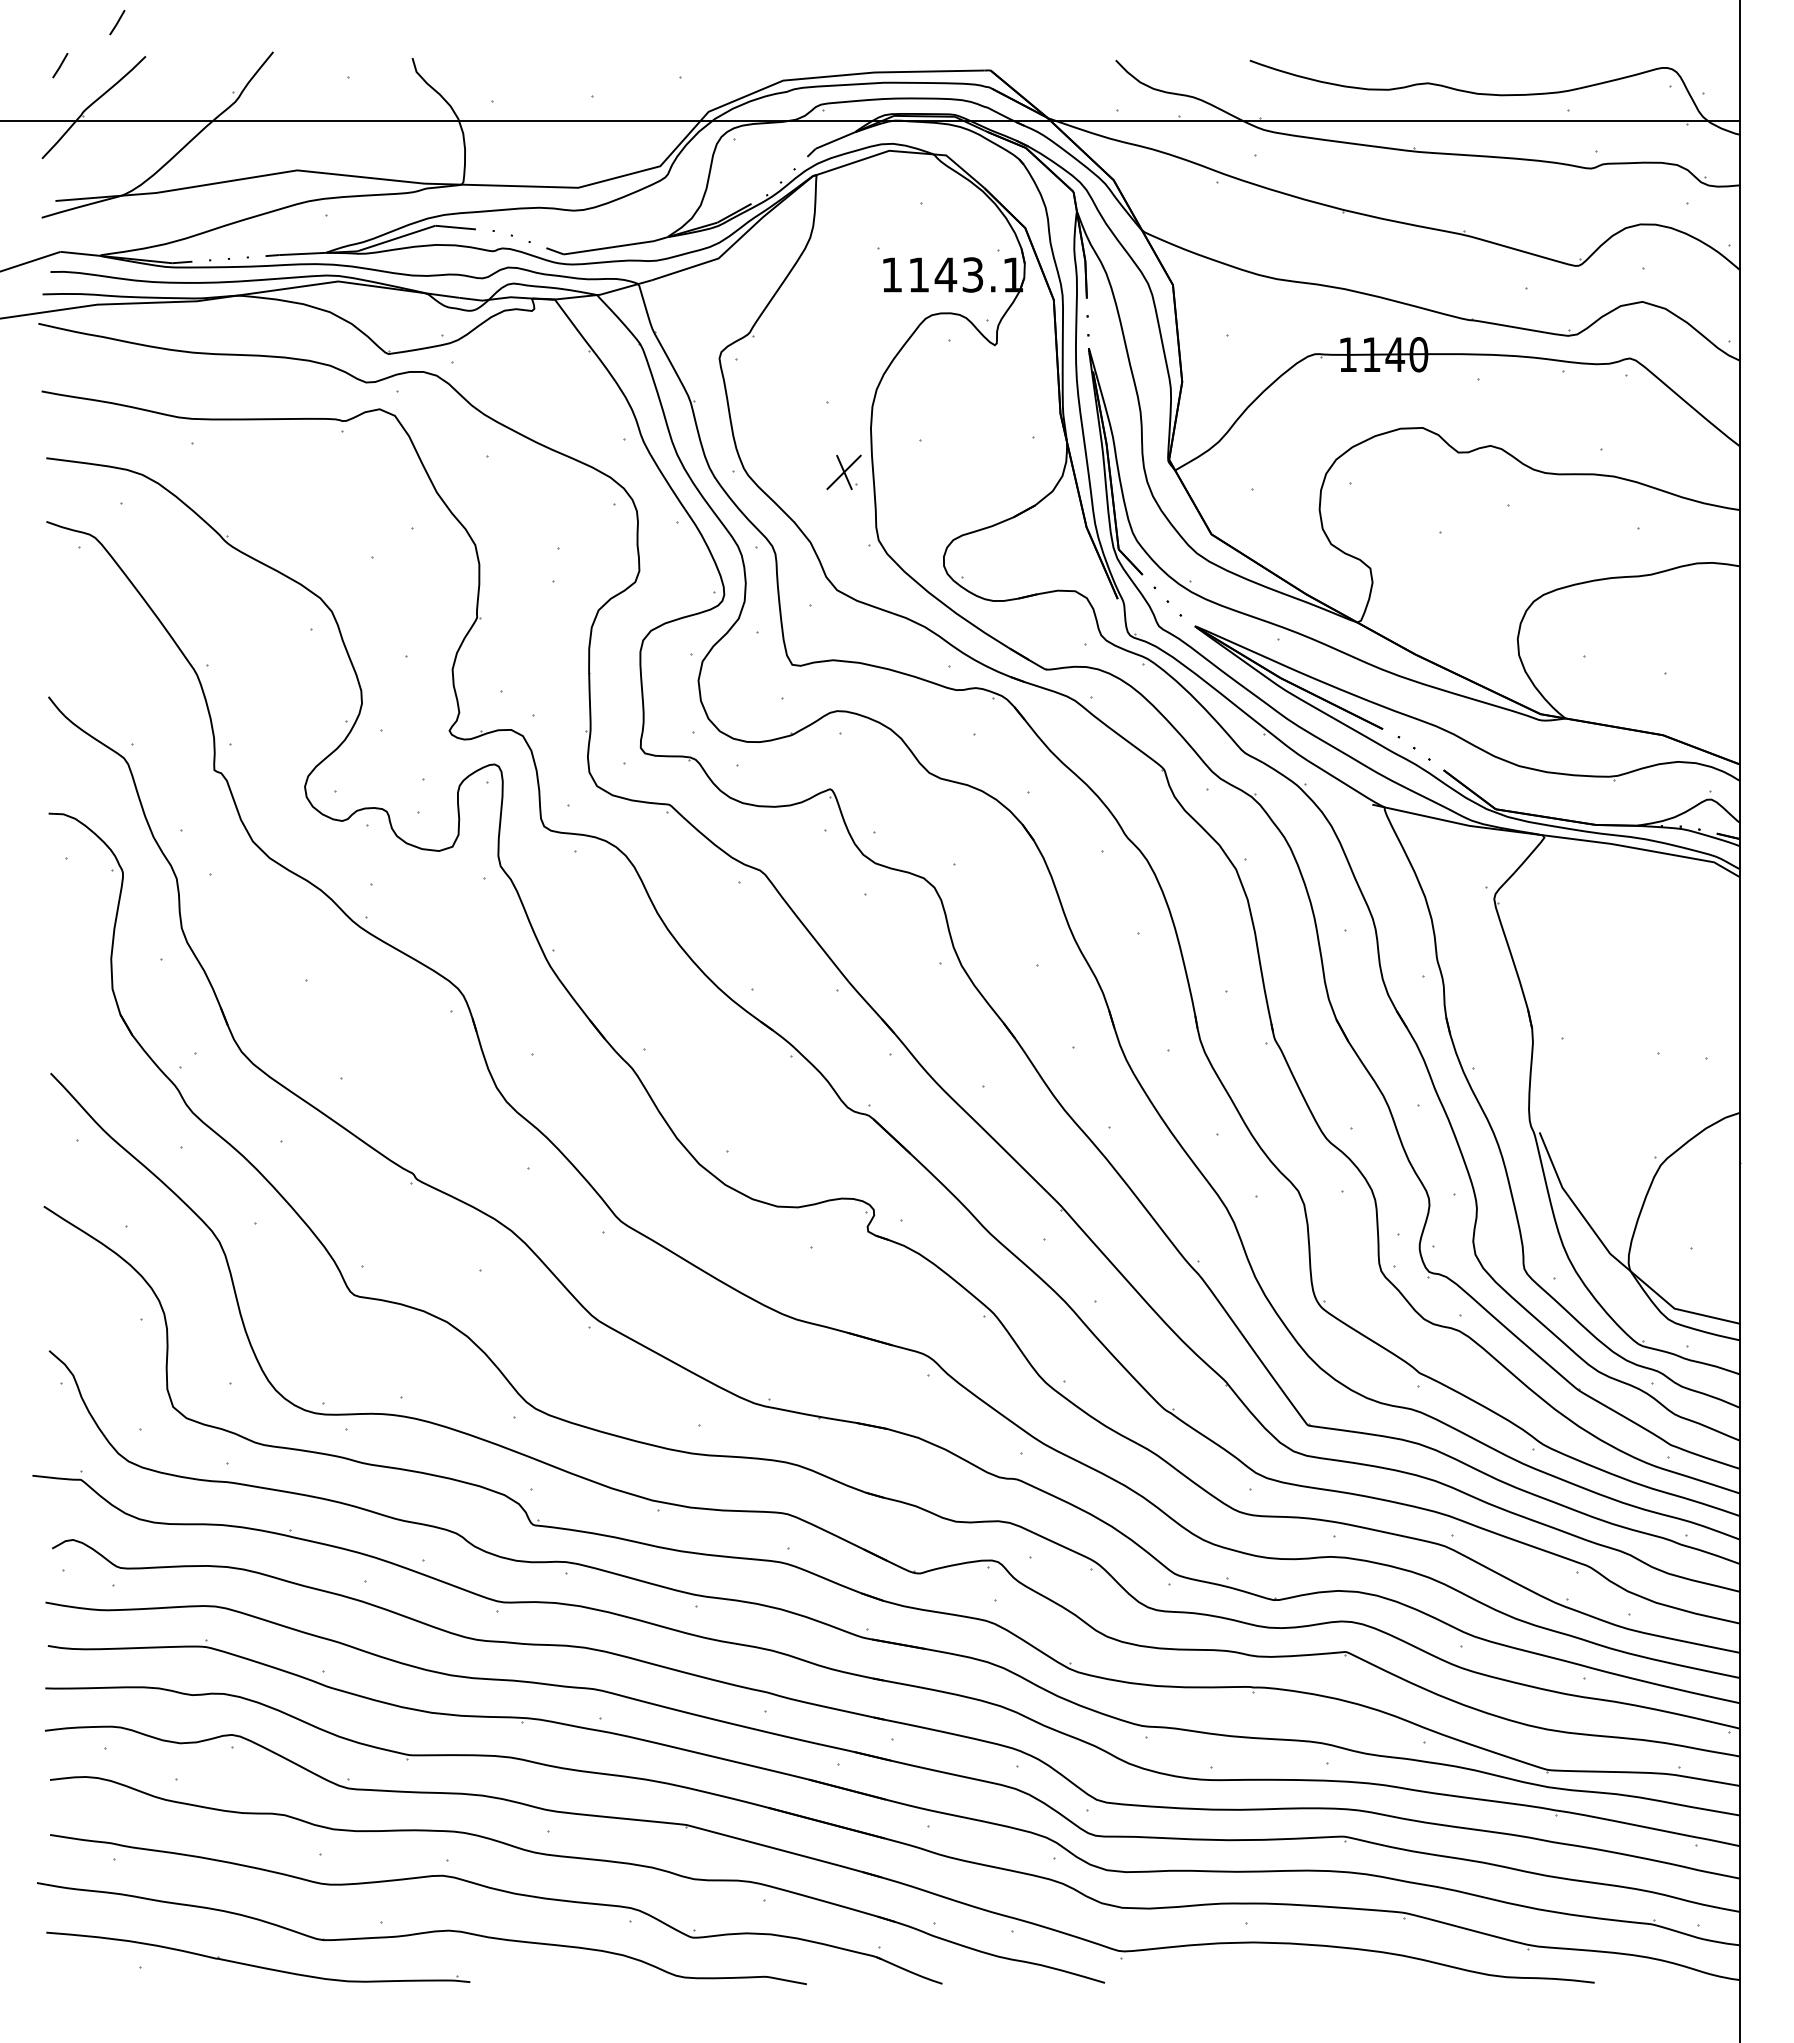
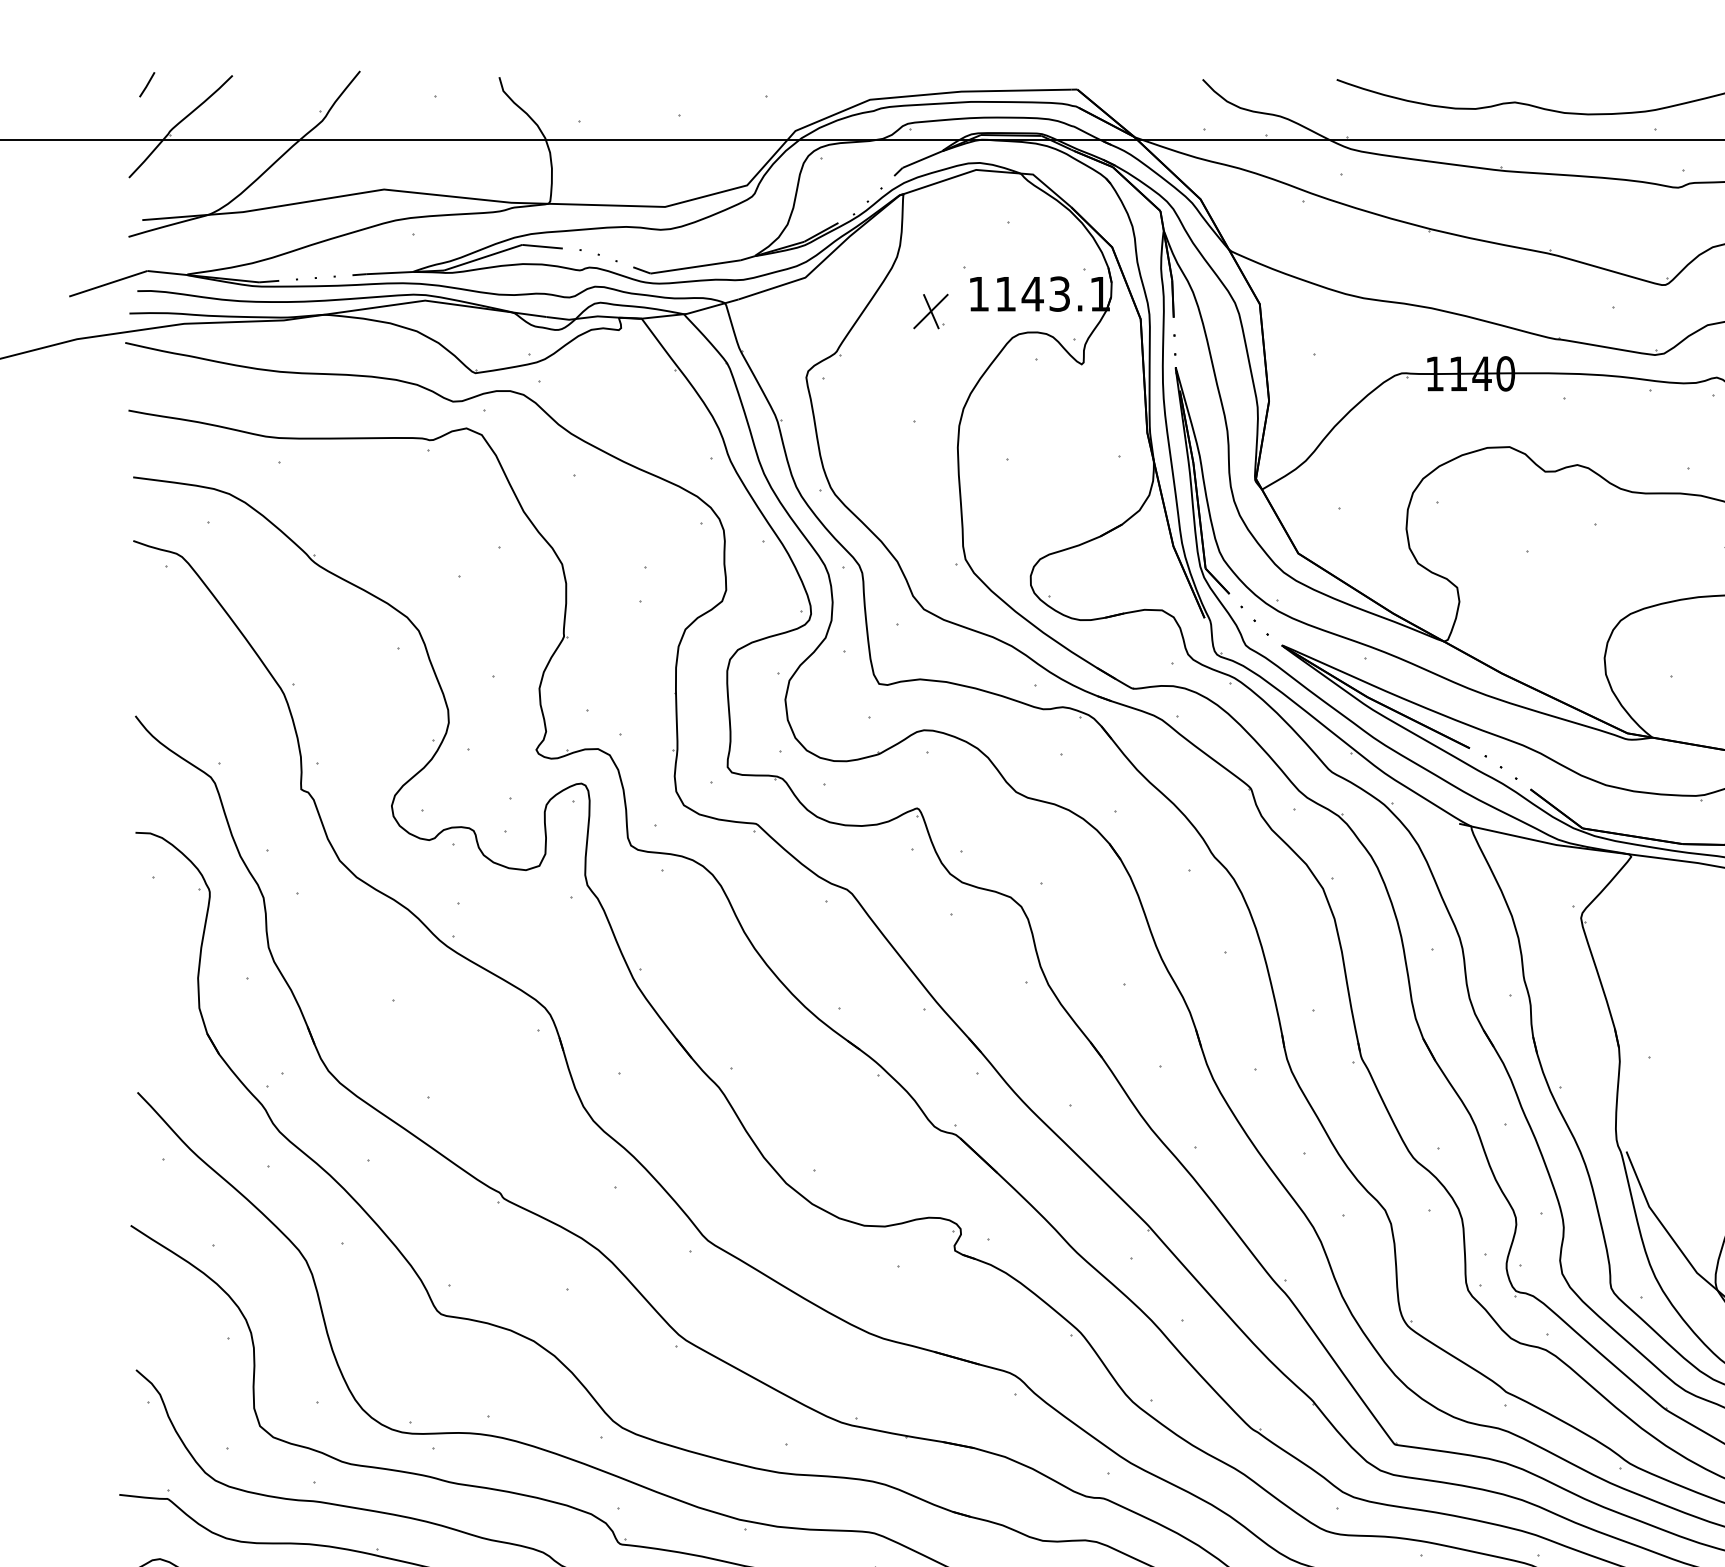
line: (117, 22) -> (204, 41), removed
part: (843, 472) -> (930, 311), moved

